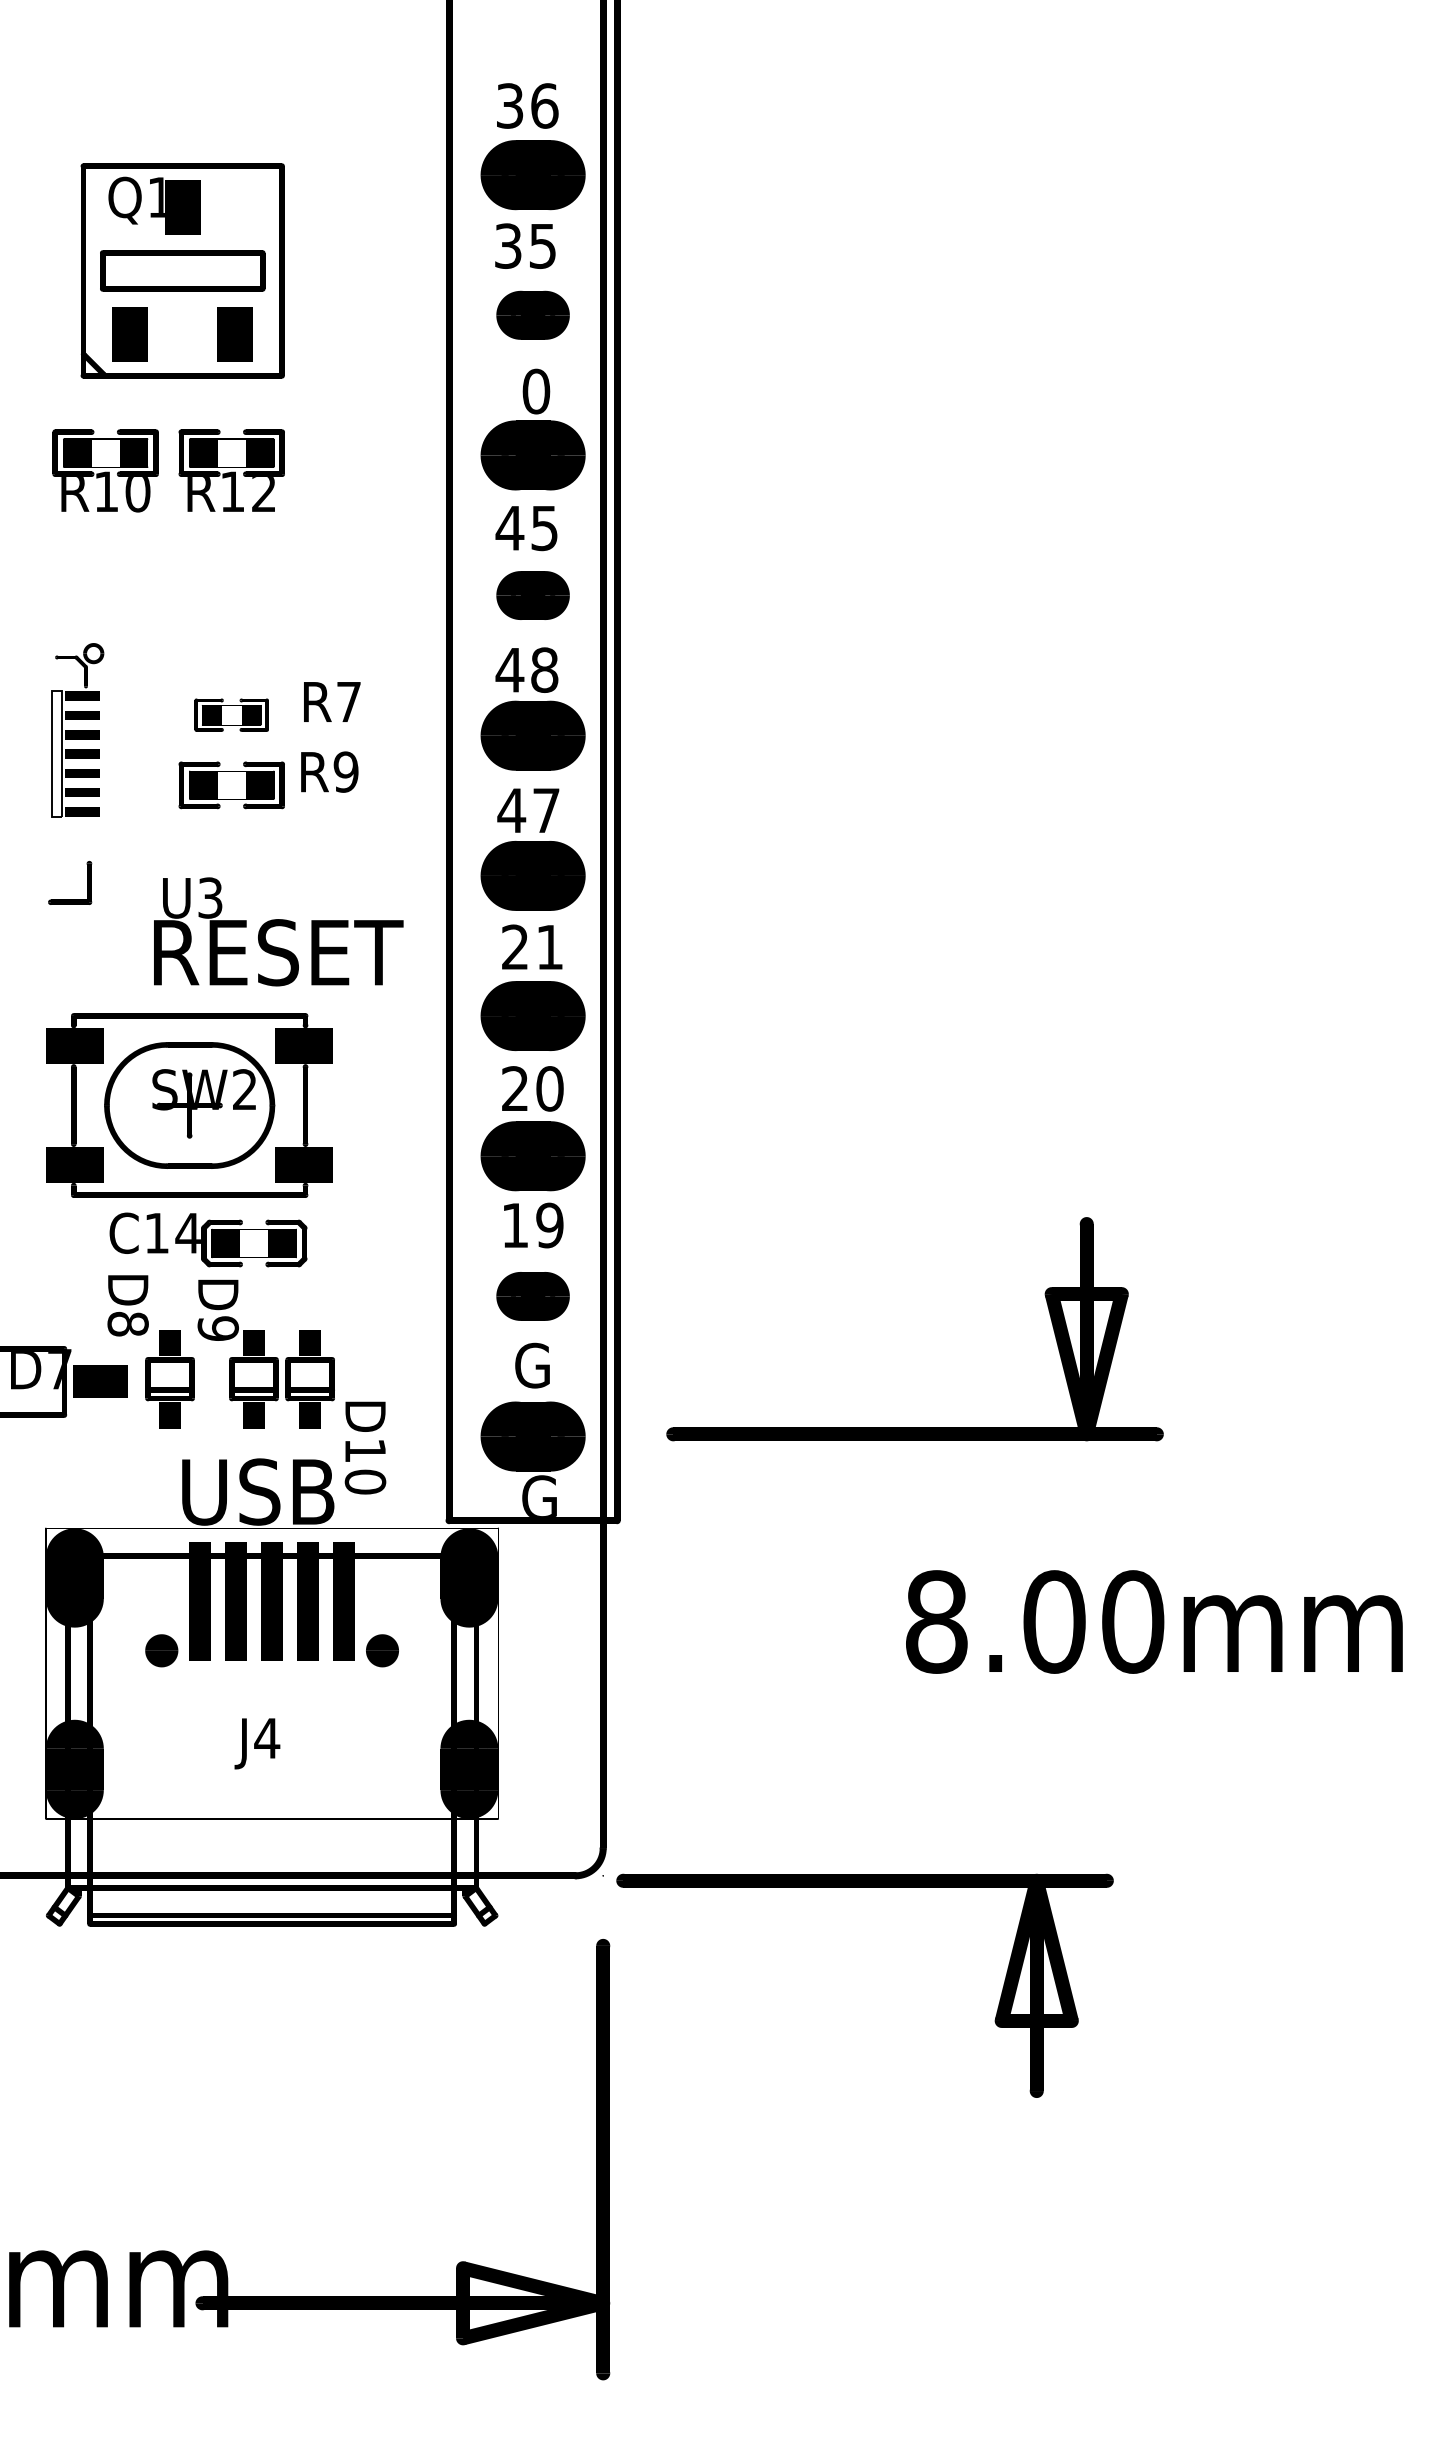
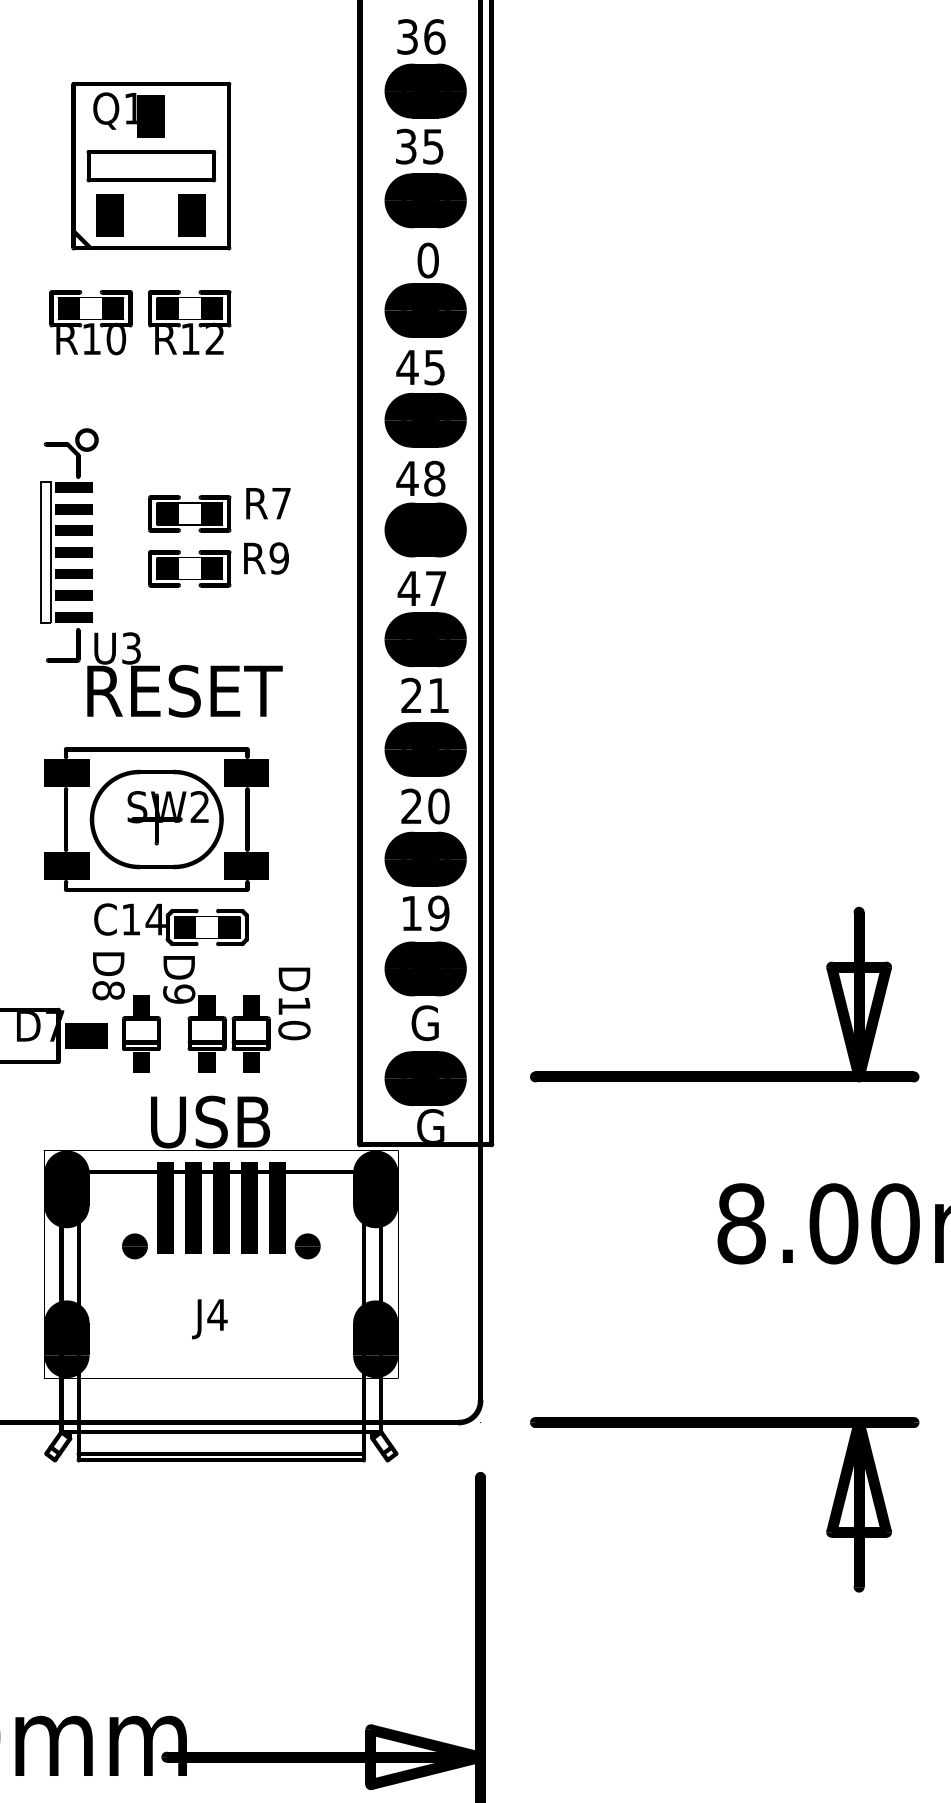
part: (532, 315) -> (425, 200), size x1.43
part: (532, 595) -> (425, 420), size x1.43
part: (231, 714) -> (189, 513), size x1.43
part: (77, 729) -> (68, 525), size x1.43
text: (278, 931) -> (184, 674), moved
part: (532, 1296) -> (425, 969), size x1.43
text: (365, 1447) -> (294, 1003), moved
part: (864, 1887) -> (724, 1427), moved

